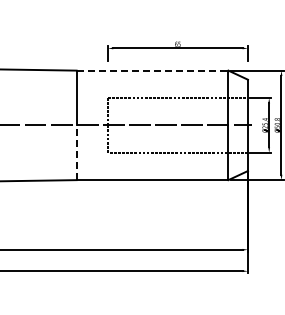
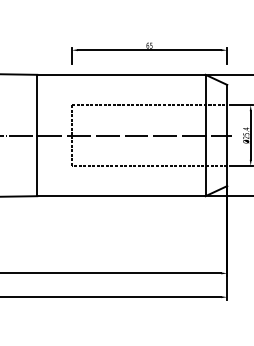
line: (152, 70) -> (121, 74), dashed -> solid
line: (76, 152) -> (37, 165), dashed -> solid

